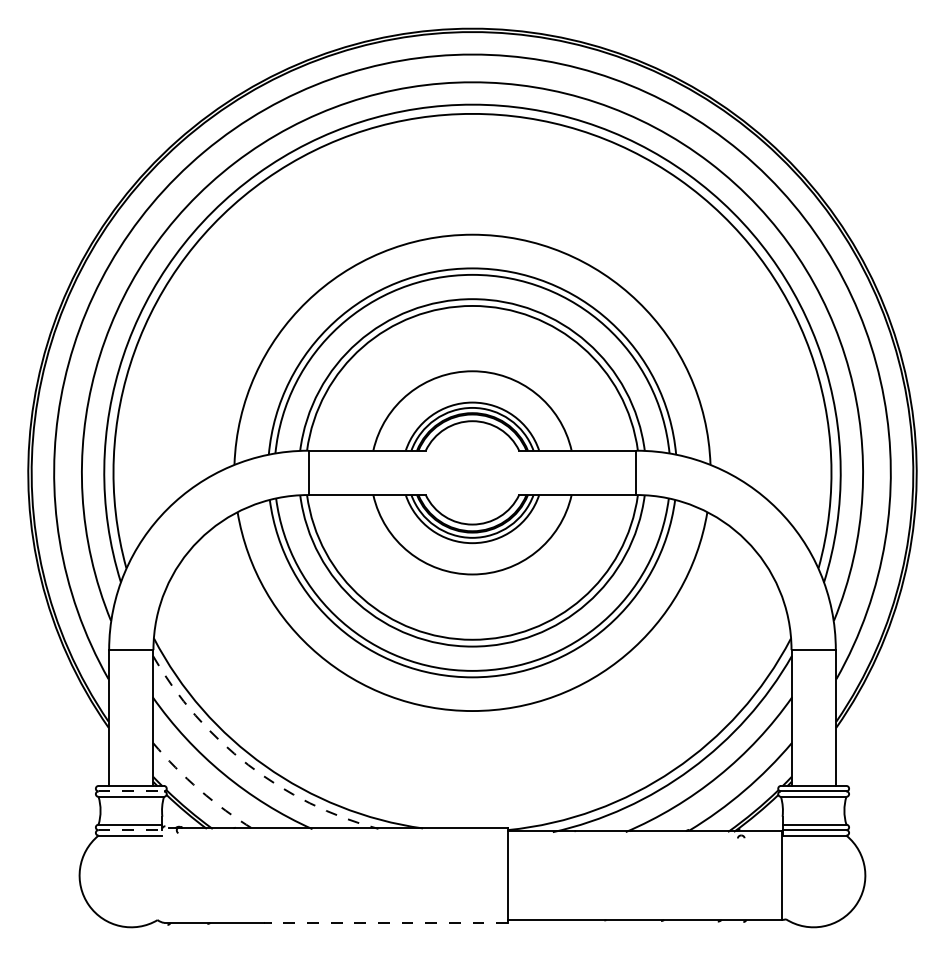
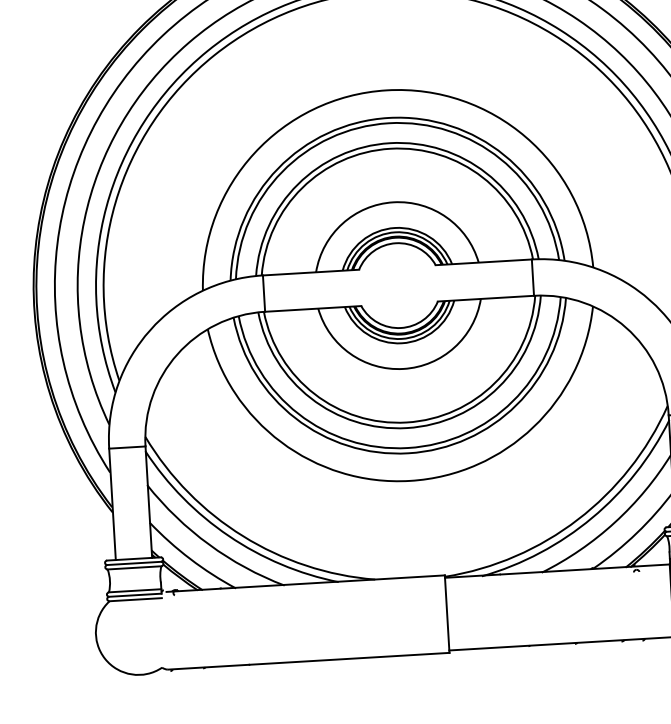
arc: (248, 764) -> (229, 535), dashed -> solid
arc: (199, 790) -> (190, 559), dashed -> solid
line: (131, 791) -> (134, 563), dashed -> solid
line: (130, 830) -> (135, 595), dashed -> solid
line: (386, 922) -> (349, 658), dashed -> solid

